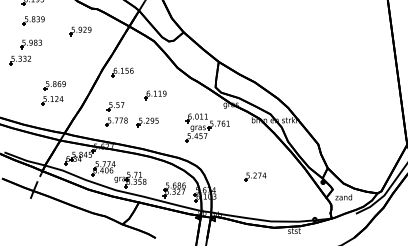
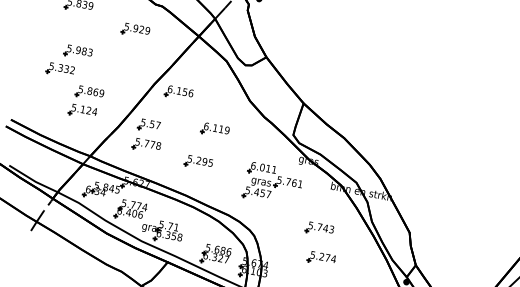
part: (25, 52) -> (69, 61), moved
part: (116, 114) -> (148, 135), moved
part: (249, 154) -> (319, 228), added

